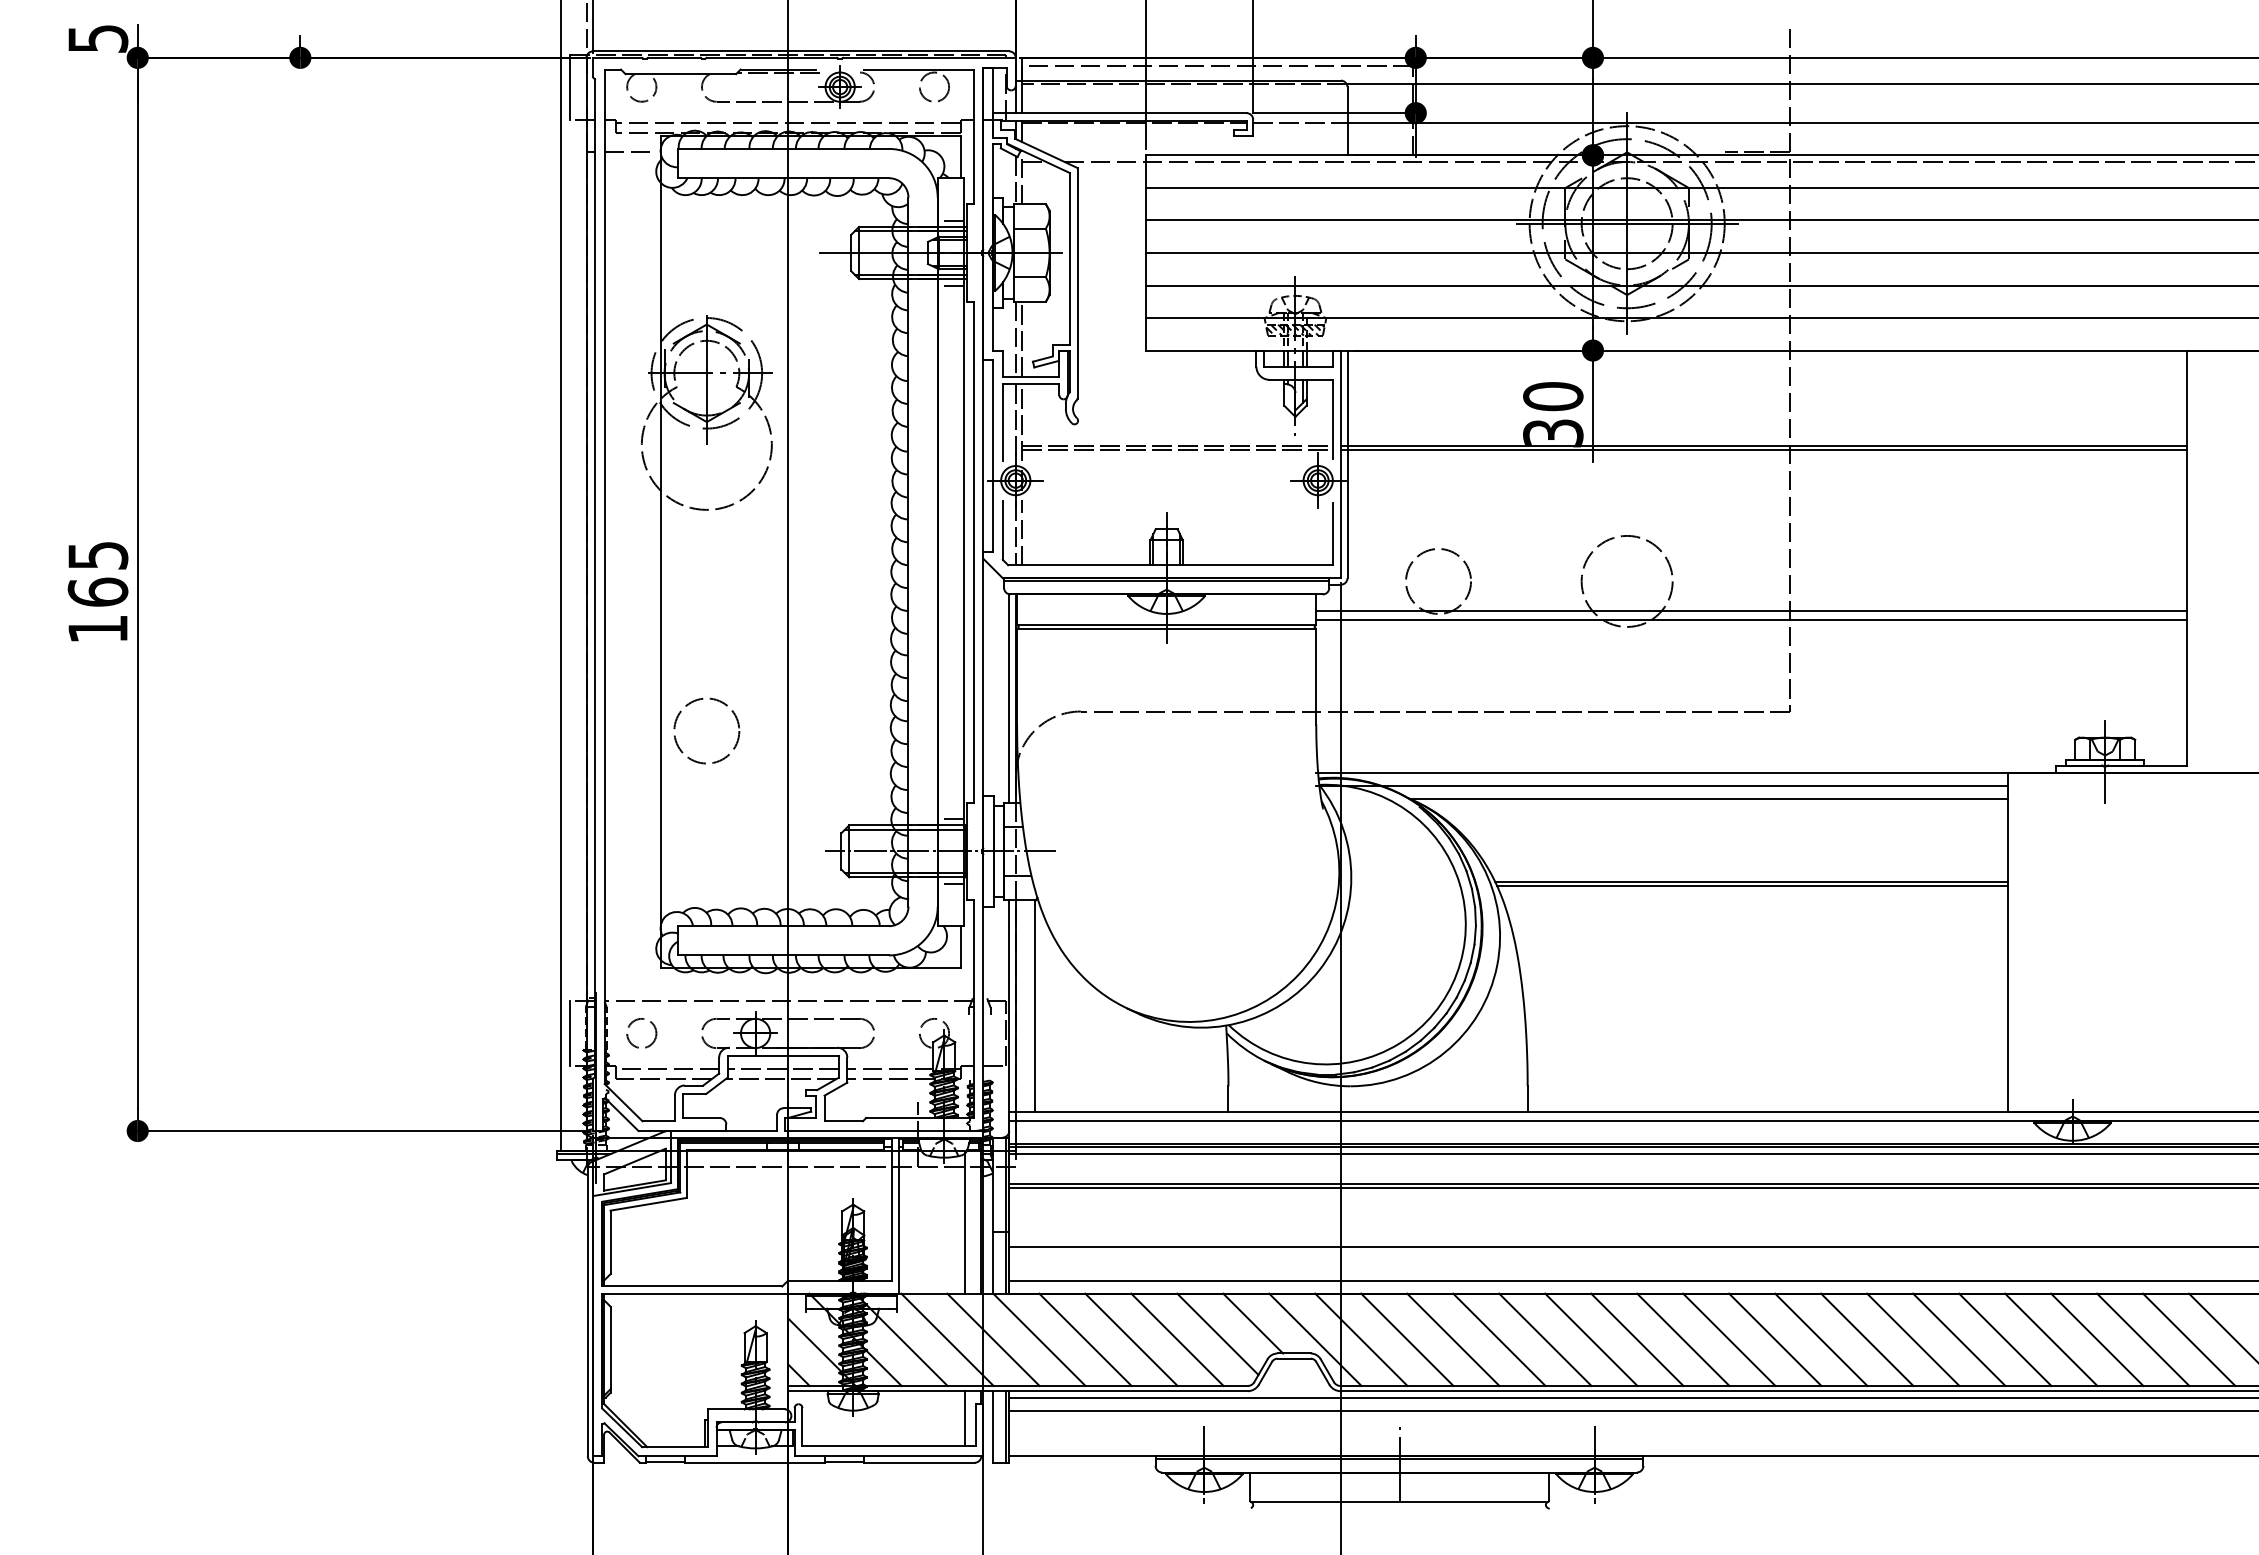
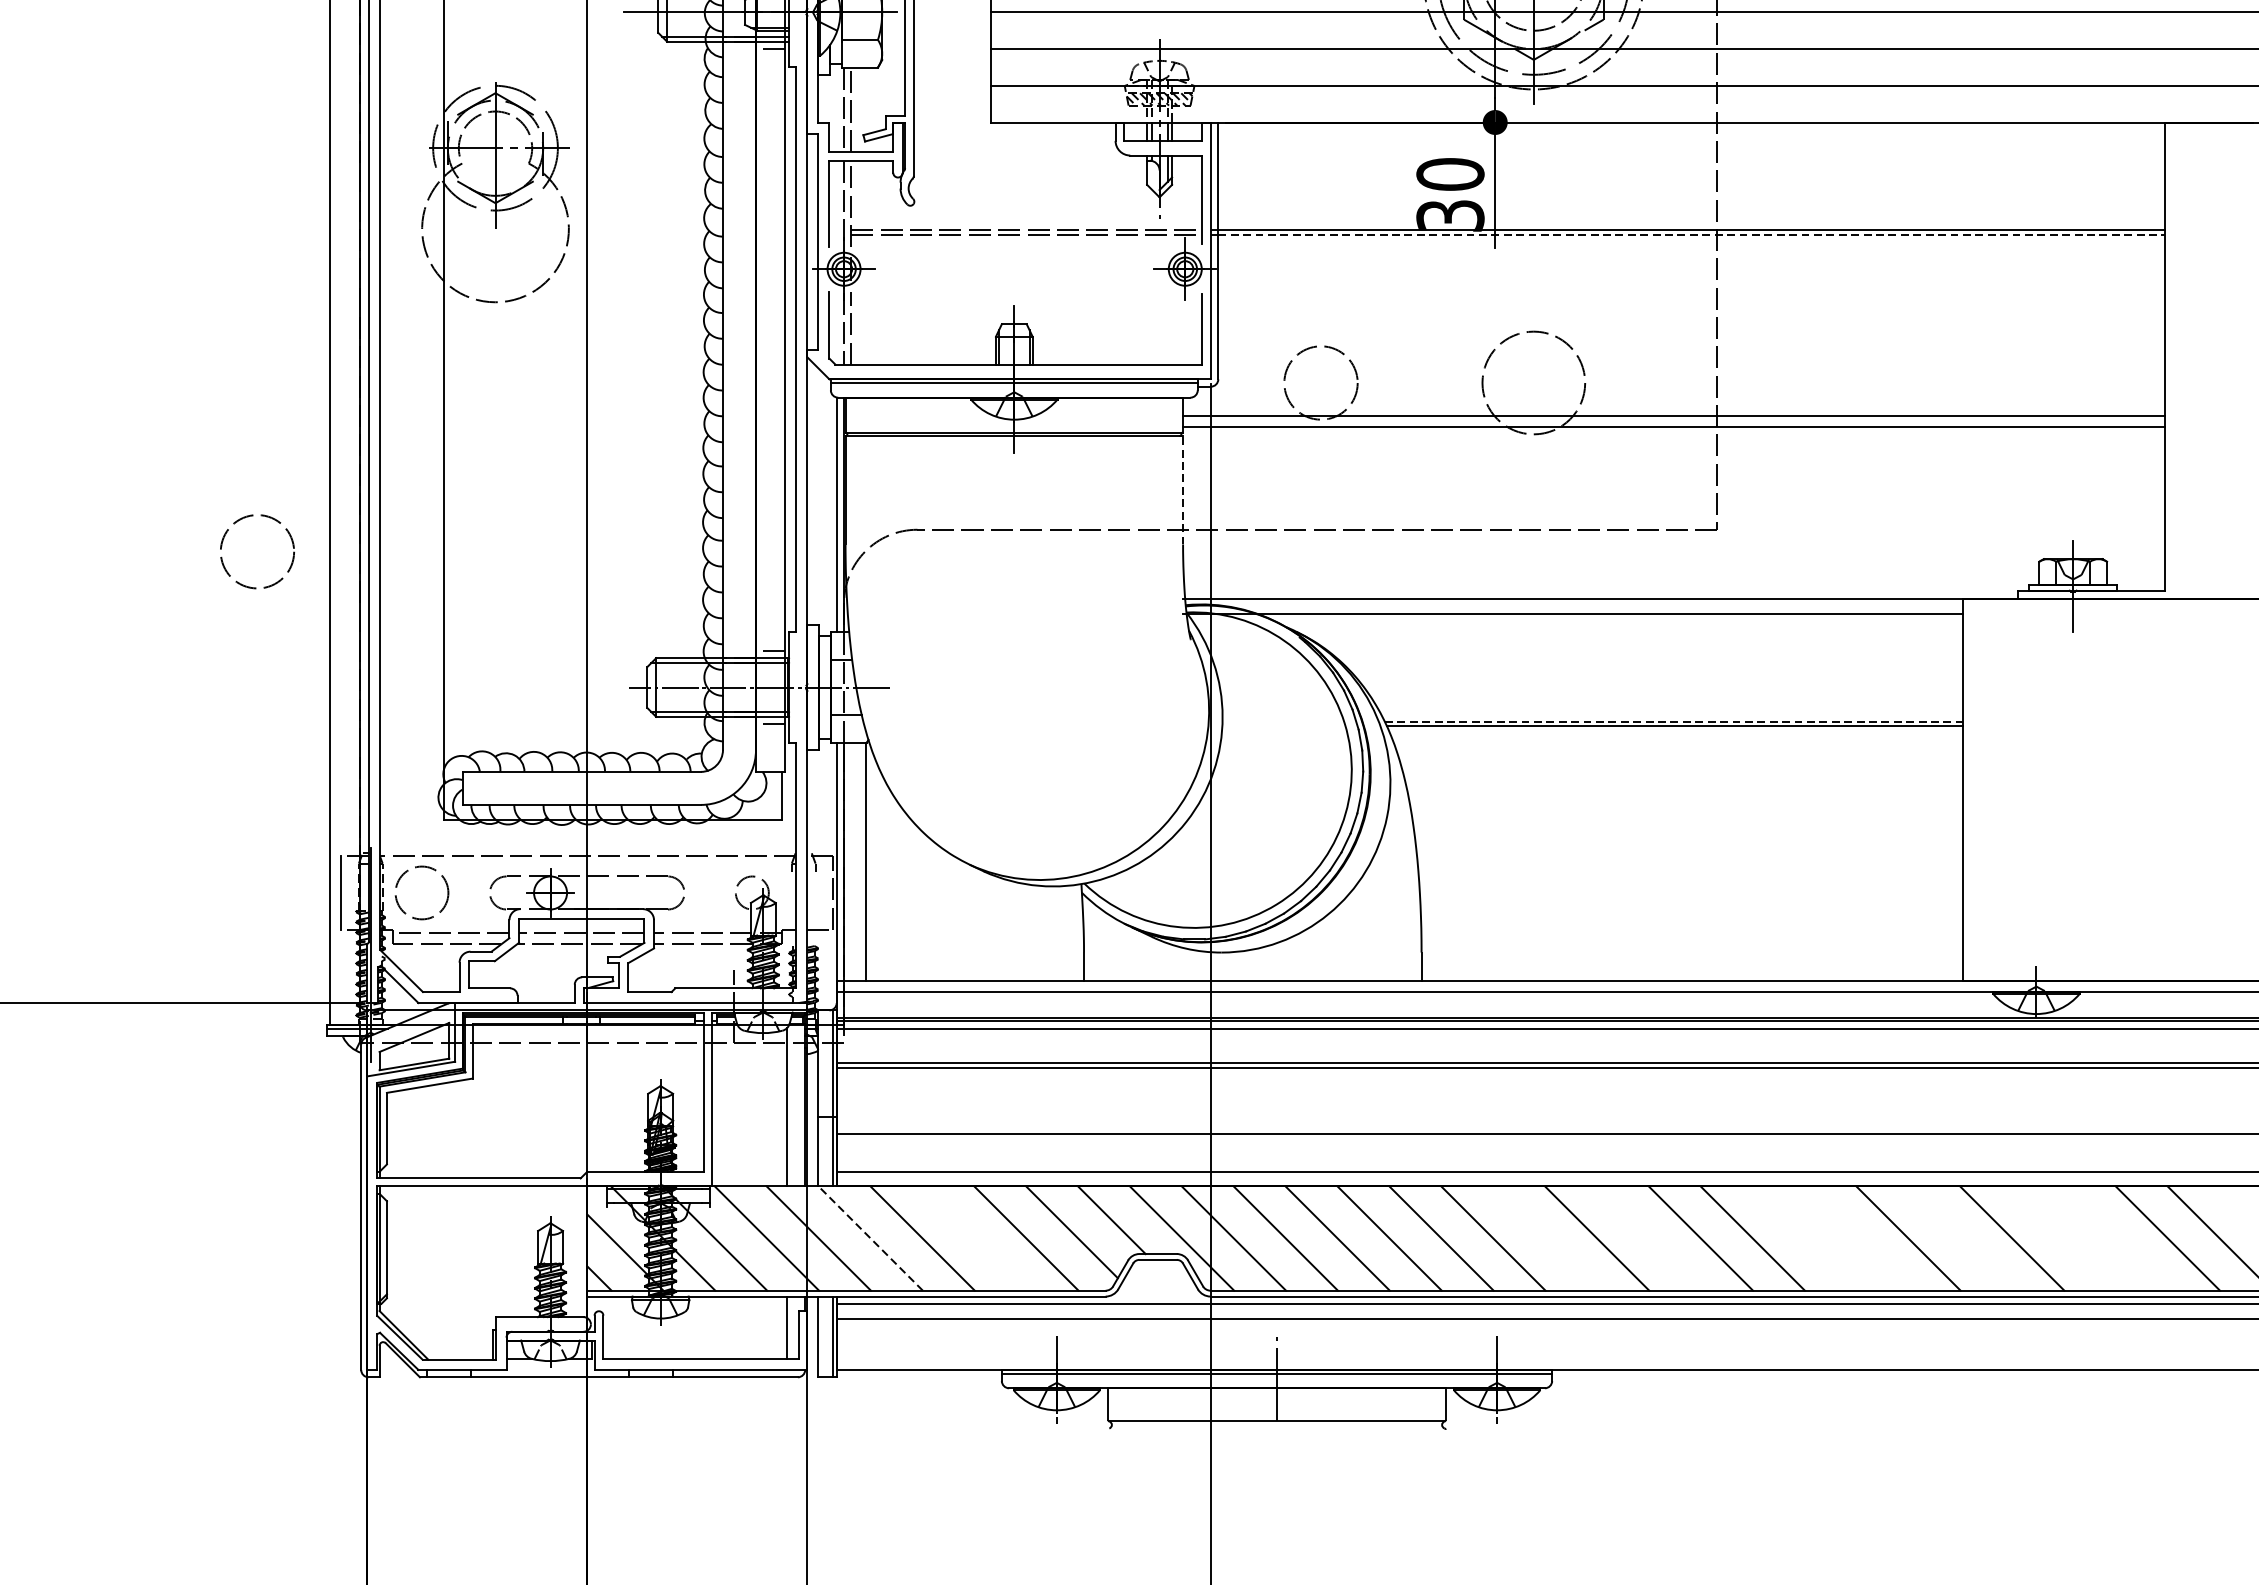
line: (1767, 450) -> (1692, 235), solid -> dashed
line: (1316, 676) -> (1183, 490), solid -> dashed
circle: (706, 730) -> (257, 551), moved
line: (1709, 799) -> (1626, 629), removed
line: (1751, 881) -> (1674, 721), solid -> dashed
circle: (641, 1033) -> (421, 893), size x1.6
line: (1039, 1339) -> (870, 1238), solid -> dashed
line: (1131, 1339) -> (974, 1238), removed
line: (1637, 1339) -> (1545, 1238), removed
line: (1729, 1339) -> (1649, 1238), removed
line: (1867, 1339) -> (1804, 1238), removed
line: (1913, 1339) -> (1856, 1238), removed
line: (2005, 1339) -> (1960, 1238), removed
line: (2097, 1339) -> (2064, 1238), removed
line: (2143, 1339) -> (2116, 1238), removed

